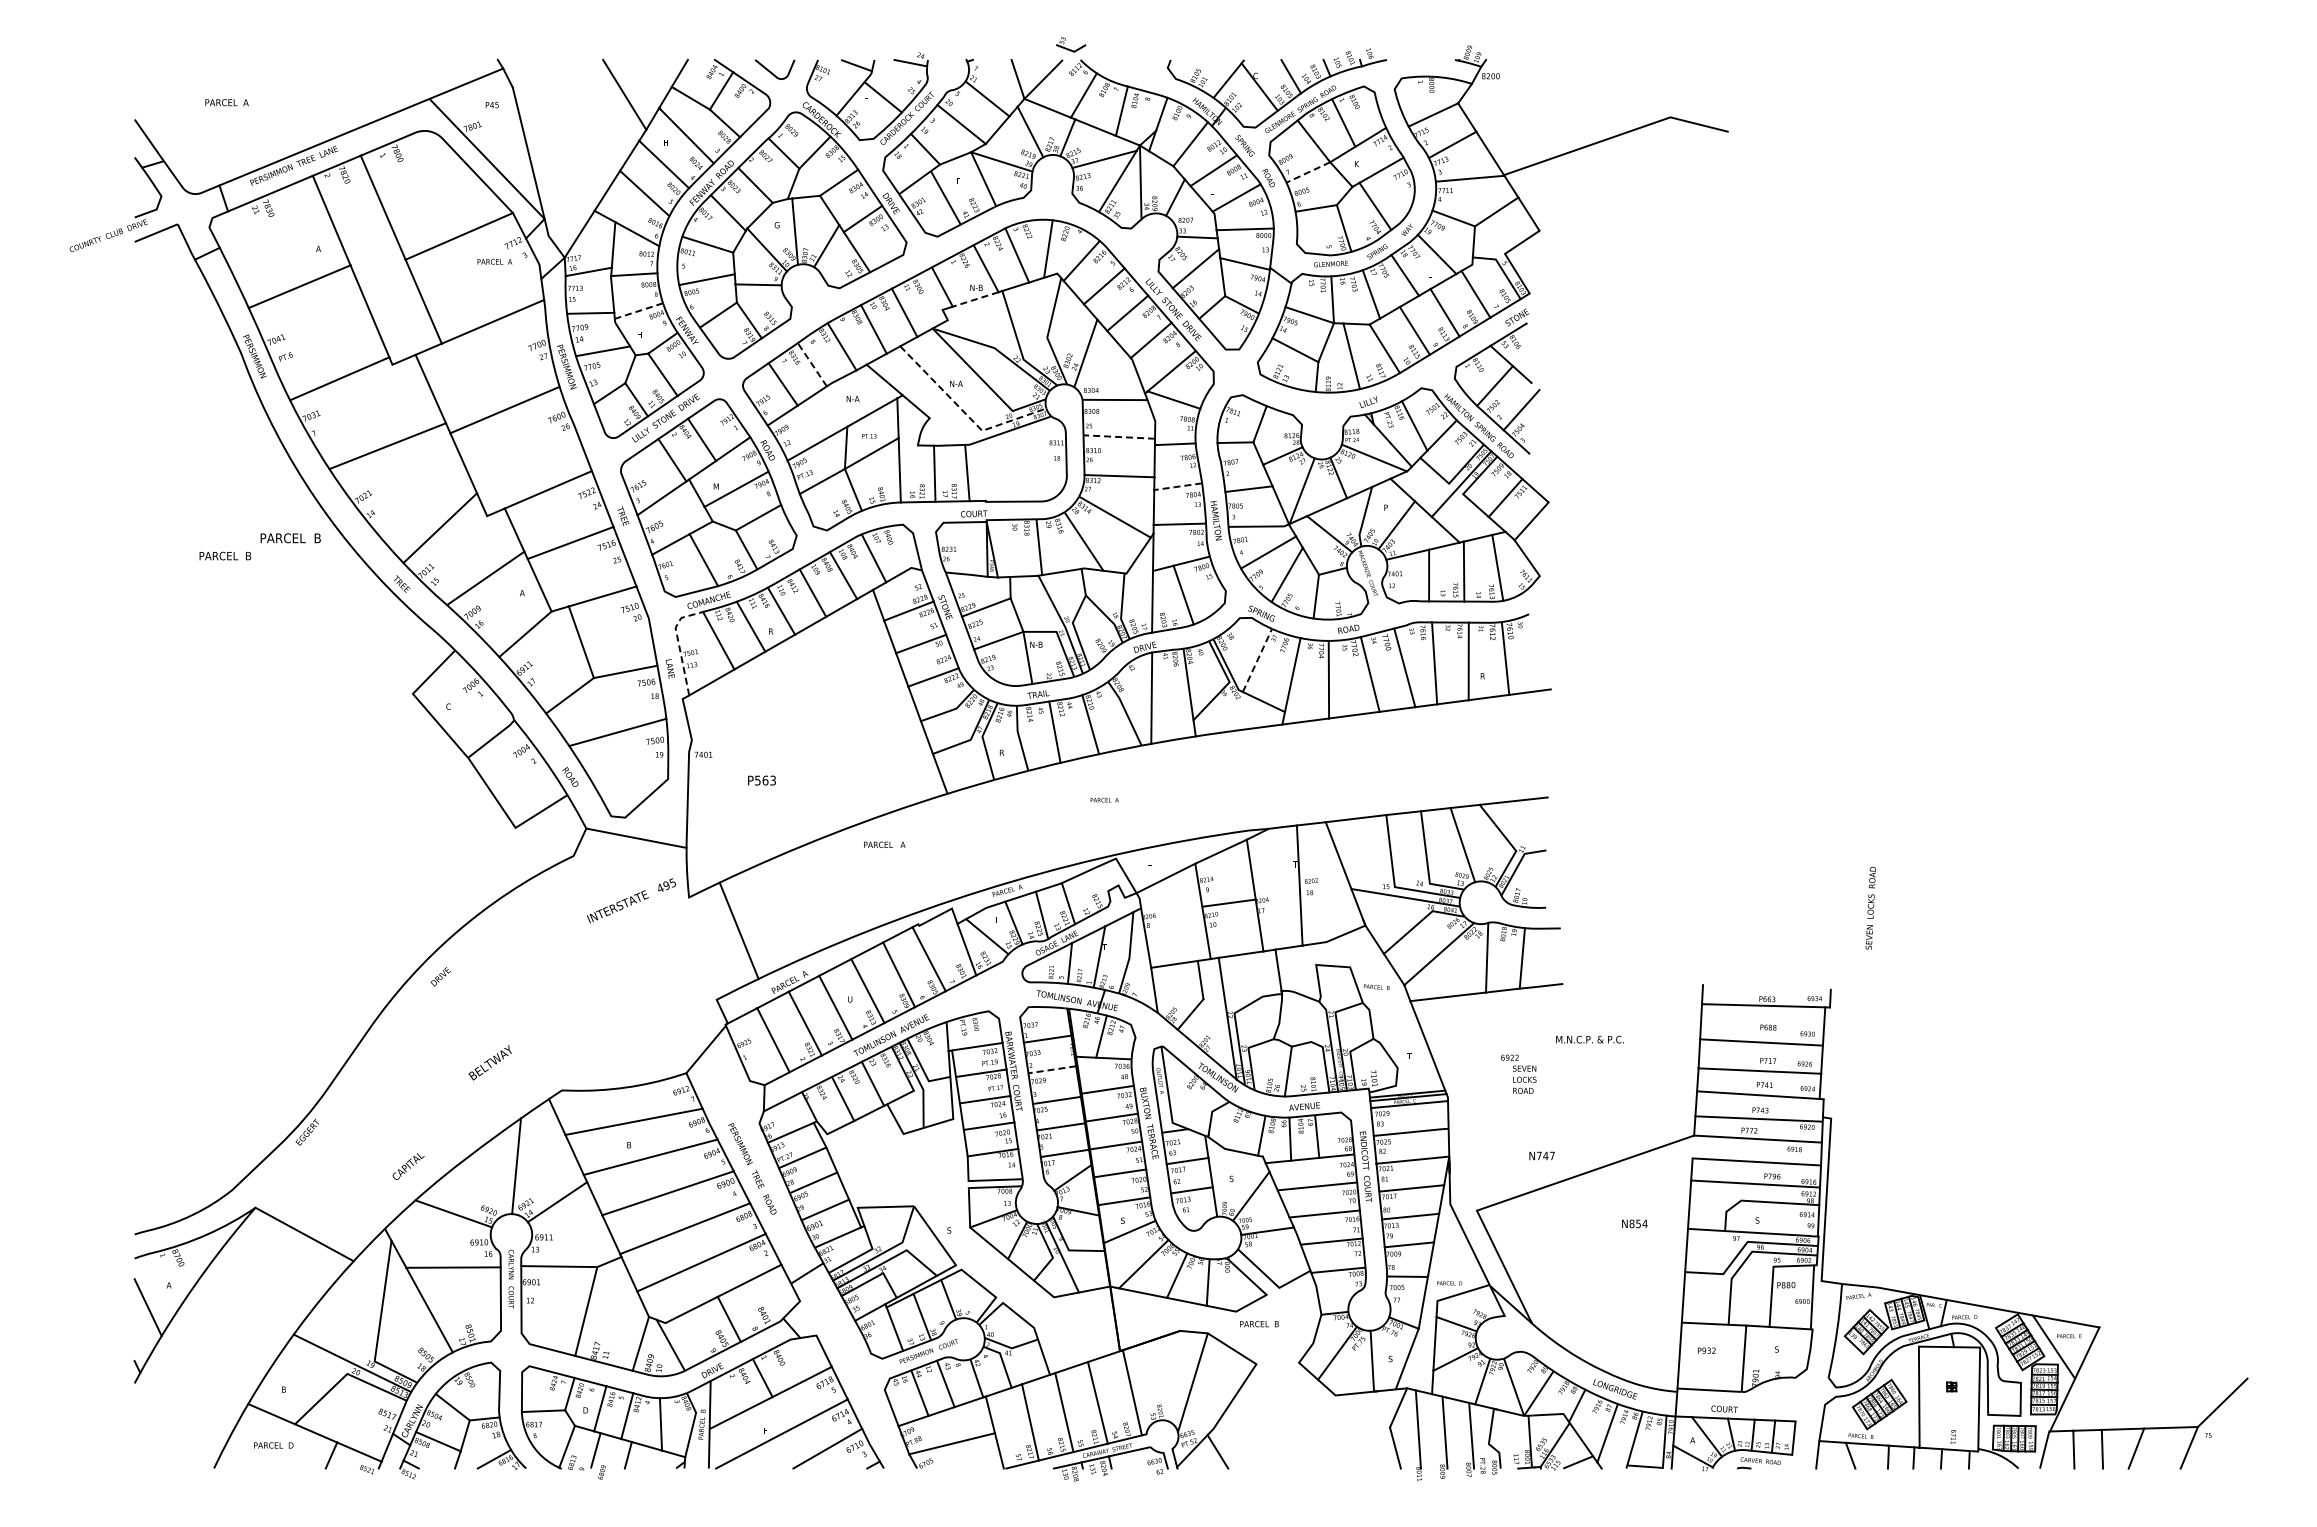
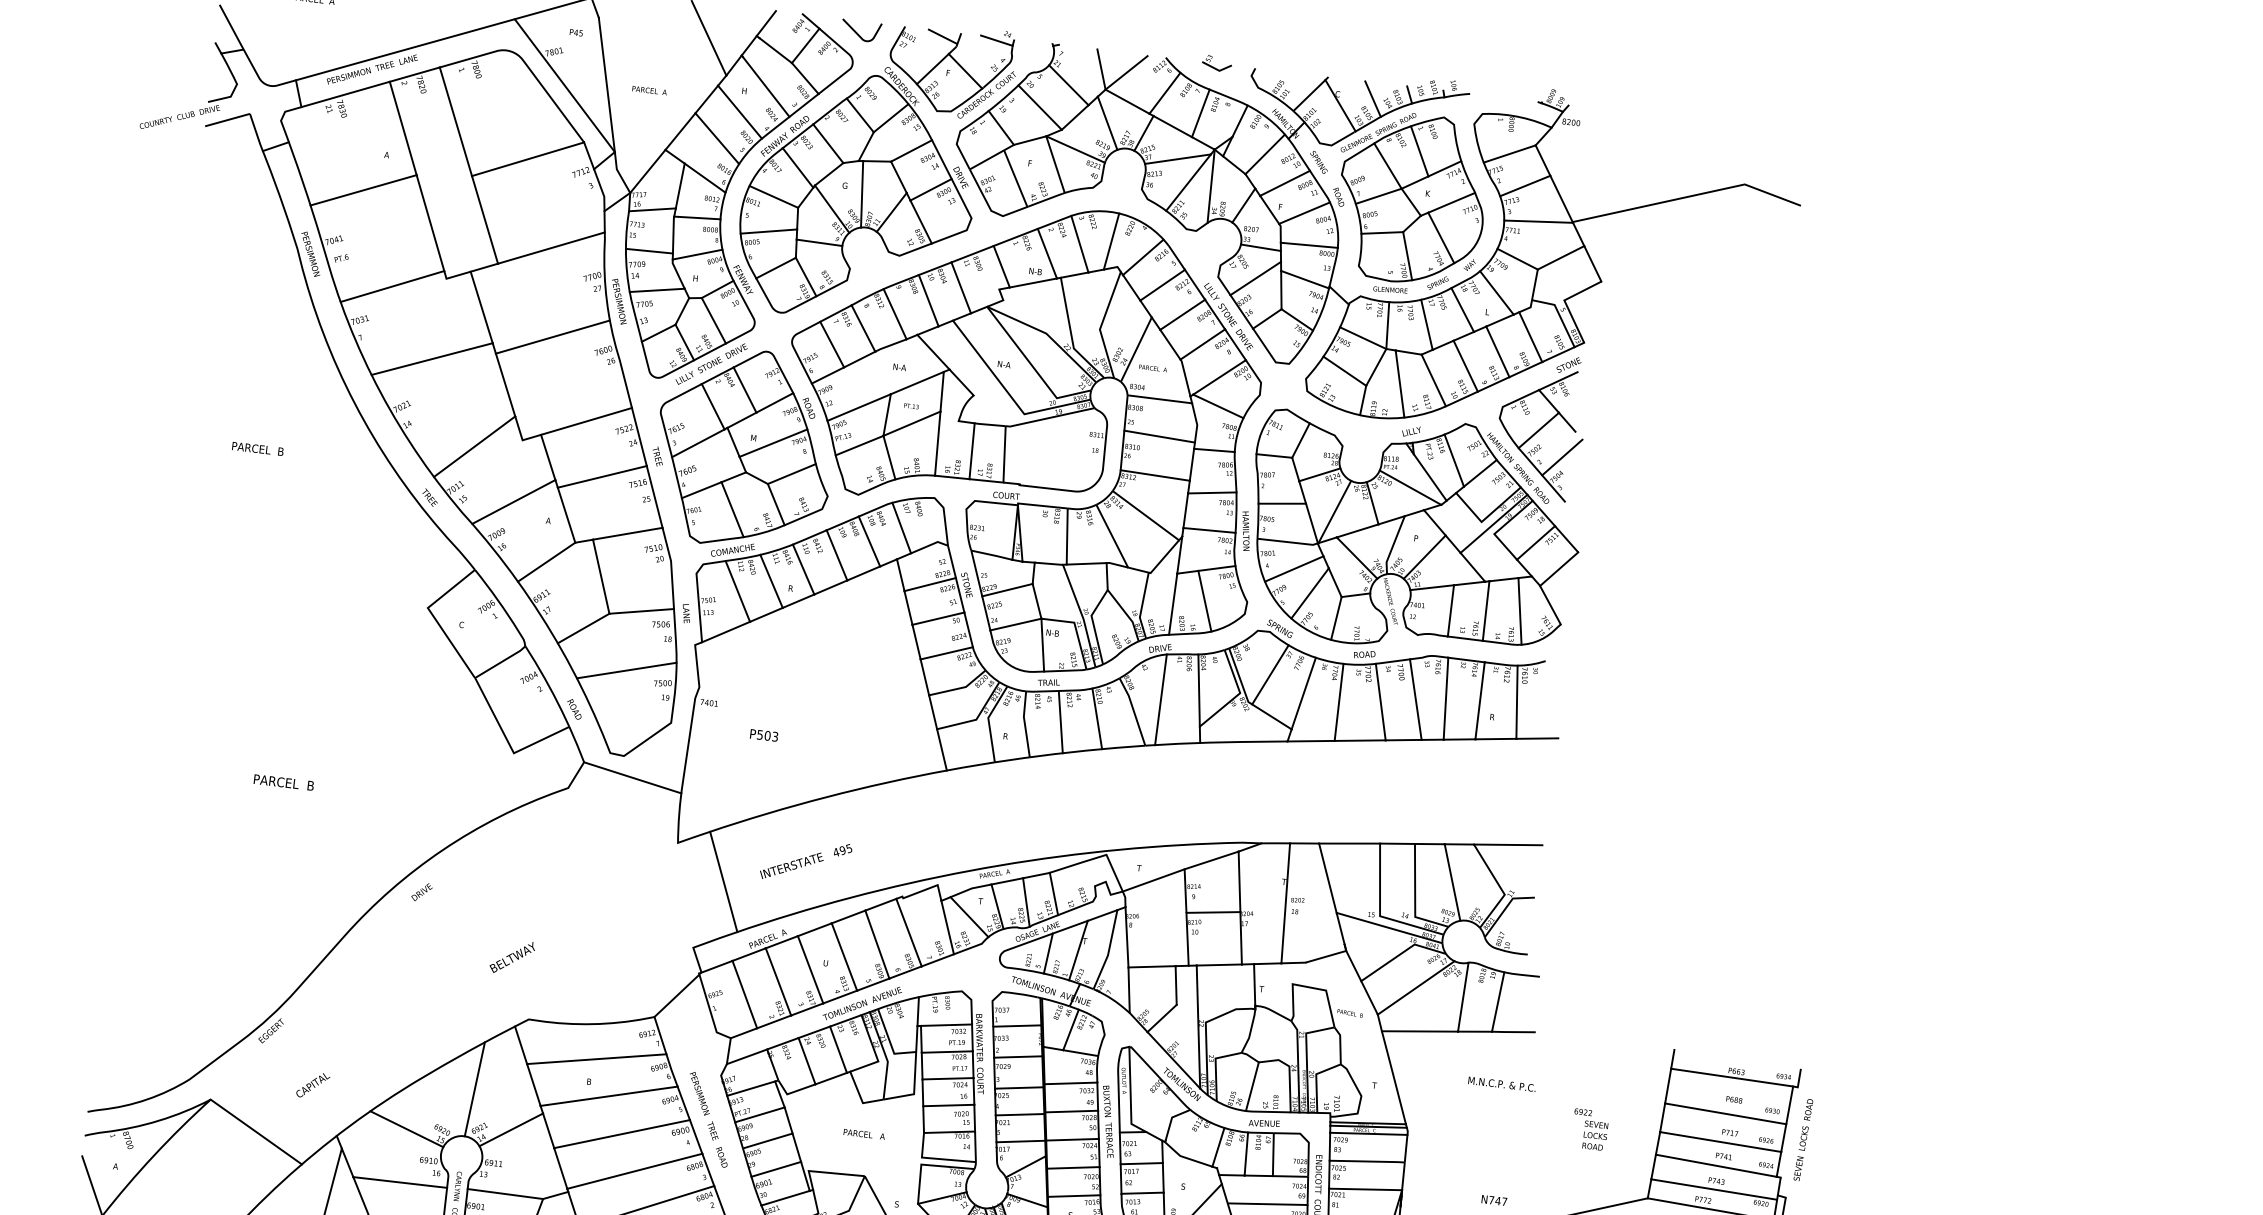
part: (1071, 44) -> (1217, 63), moved
line: (1307, 172) -> (1377, 196), dashed -> solid
text: (494, 261) -> (649, 90), moved
line: (975, 299) -> (1033, 283), dashed -> solid
line: (638, 311) -> (697, 255), dashed -> solid
line: (812, 364) -> (863, 328), dashed -> solid
line: (965, 413) -> (1009, 395), dashed -> solid
line: (1119, 437) -> (1159, 437), dashed -> solid
line: (1177, 486) -> (1211, 492), dashed -> solid
text: (290, 538) -> (283, 782), moved
line: (678, 643) -> (697, 589), dashed -> solid
line: (1257, 660) -> (1270, 674), dashed -> solid
text: (765, 779) -> (767, 734), P563 -> P503
text: (1104, 799) -> (1152, 367), moved
text: (884, 844) -> (864, 1134), moved
text: (631, 900) -> (806, 861), moved
text: (1870, 907) -> (1803, 1139), moved
text: (1589, 1039) -> (1501, 1084), moved
text: (489, 1062) -> (511, 957), moved
line: (1051, 1069) -> (1017, 1056), dashed -> solid
text: (1518, 1073) -> (1589, 1128), moved
text: (408, 1166) -> (313, 1085), moved

